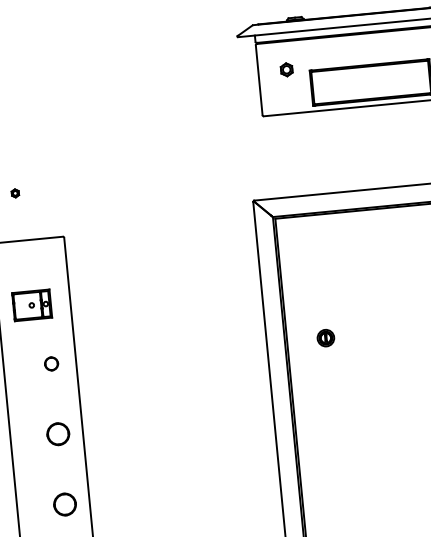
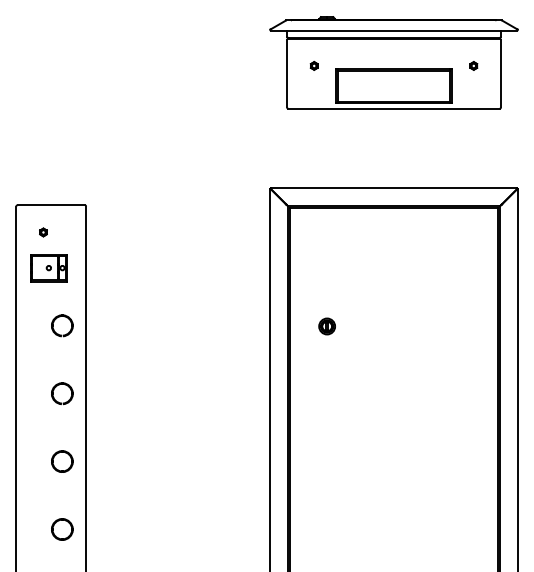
part: (285, 69) -> (313, 65), size x0.62
part: (15, 193) -> (43, 232), moved
part: (51, 363) -> (62, 325), size x1.67

